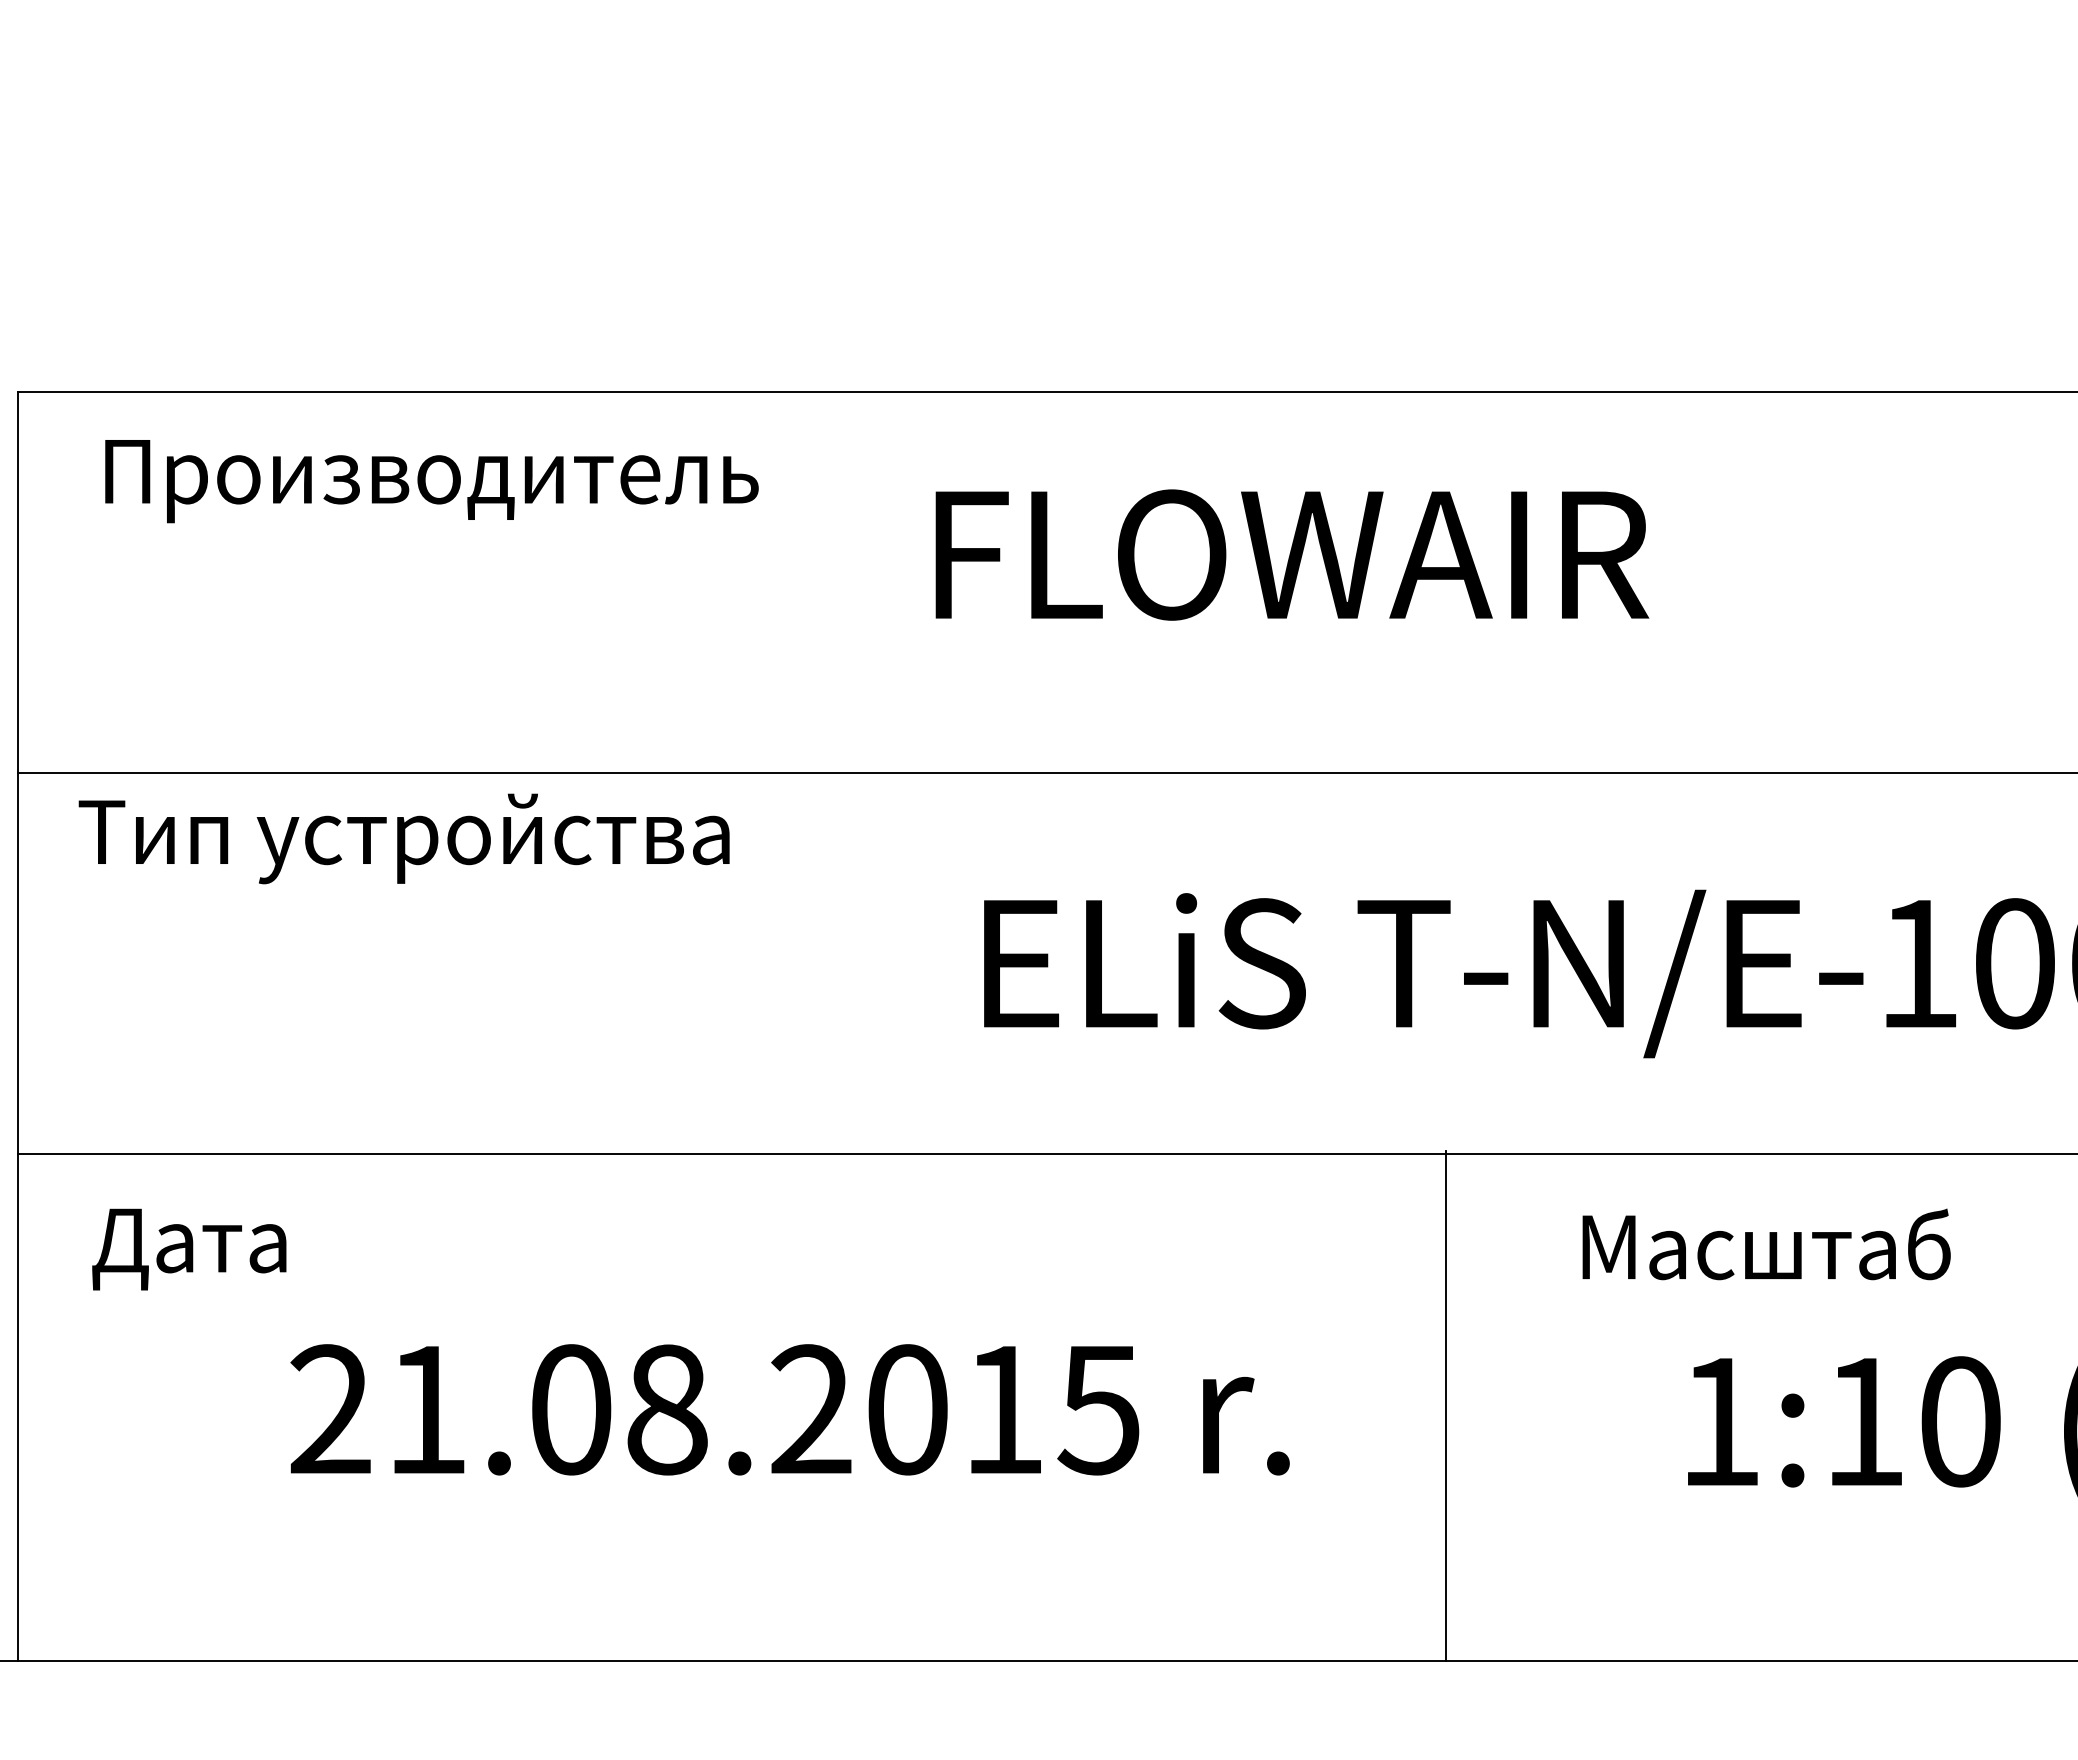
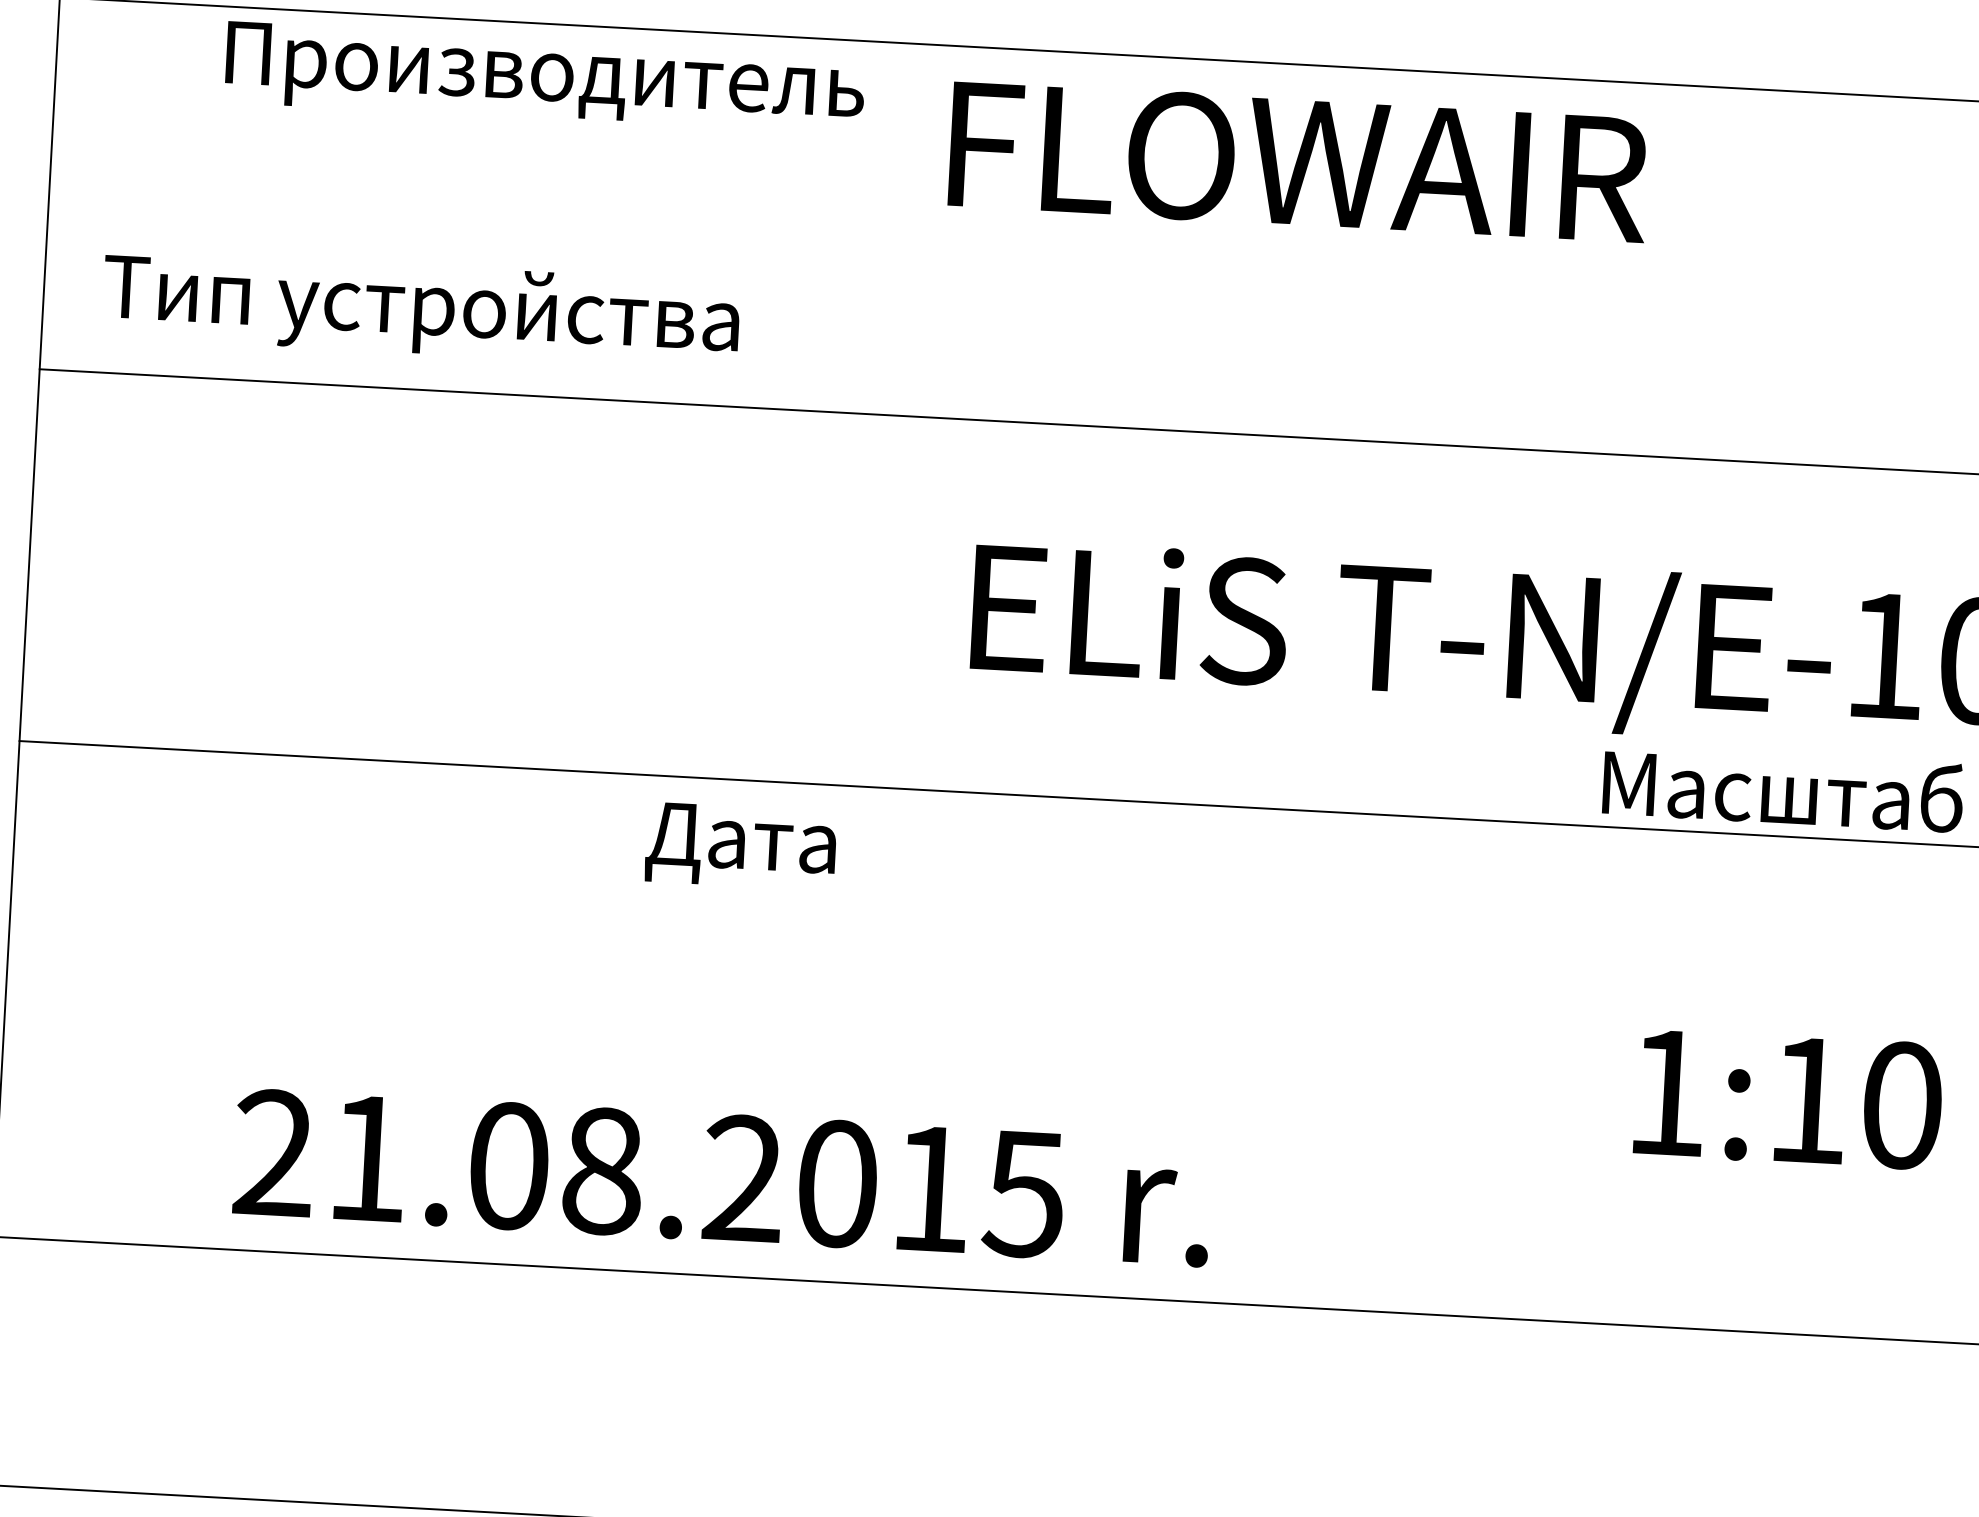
text: (431, 481) -> (544, 78), moved
text: (1292, 554) -> (1299, 161), moved
text: (403, 838) -> (420, 309), moved
text: (1766, 1244) -> (1783, 789), moved
text: (189, 1249) -> (741, 846), moved
line: (1446, 1405) -> (1401, 1062), removed
text: (789, 1409) -> (722, 1177), moved

